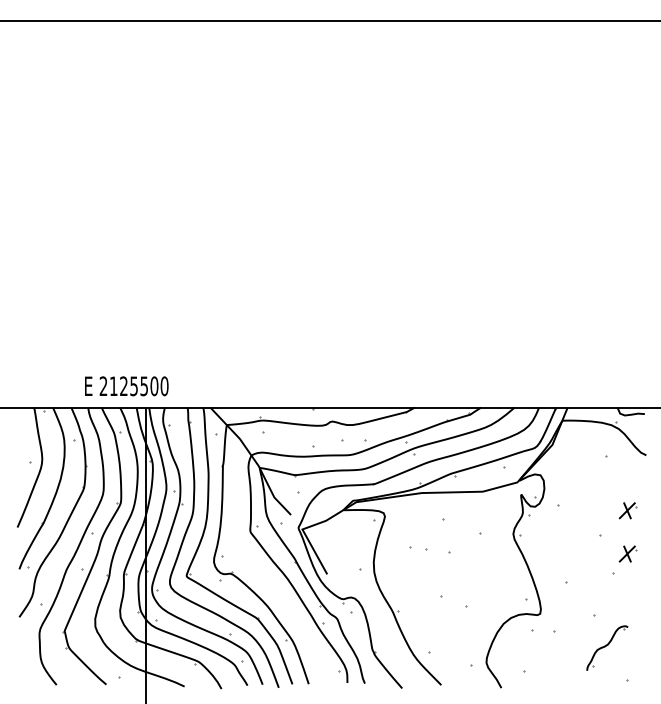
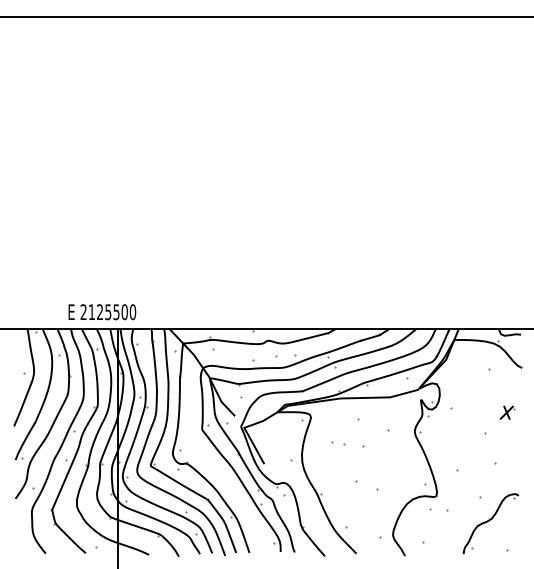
part: (628, 553) -> (507, 447), removed
part: (607, 647) -> (490, 523), size x1.67

